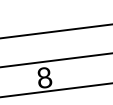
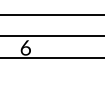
text: (44, 77) -> (25, 47), 8 -> 6

